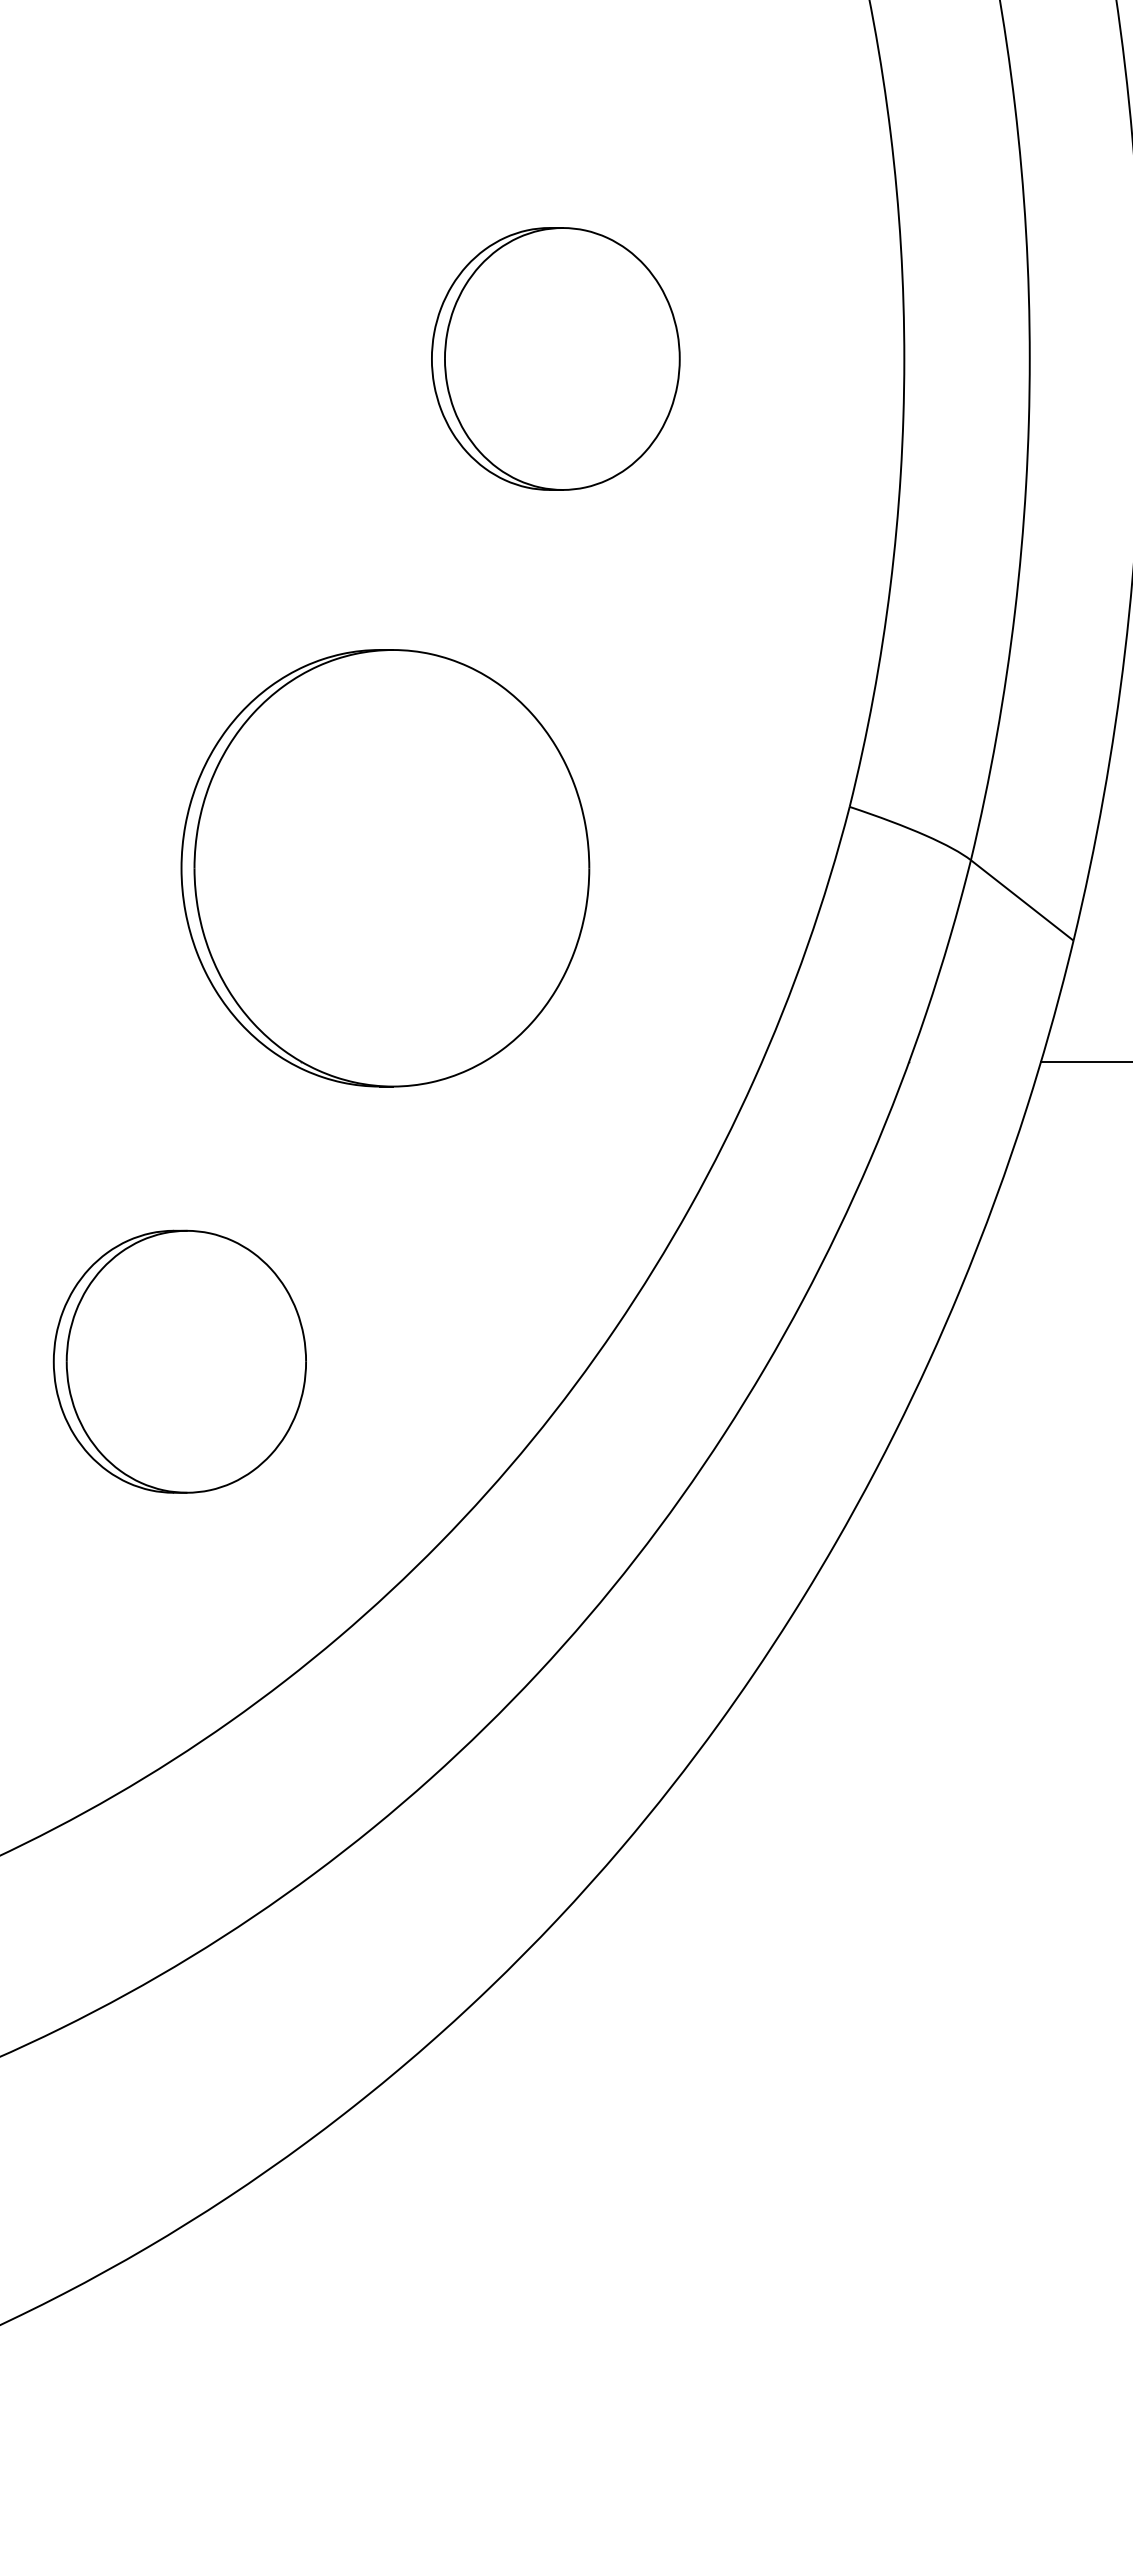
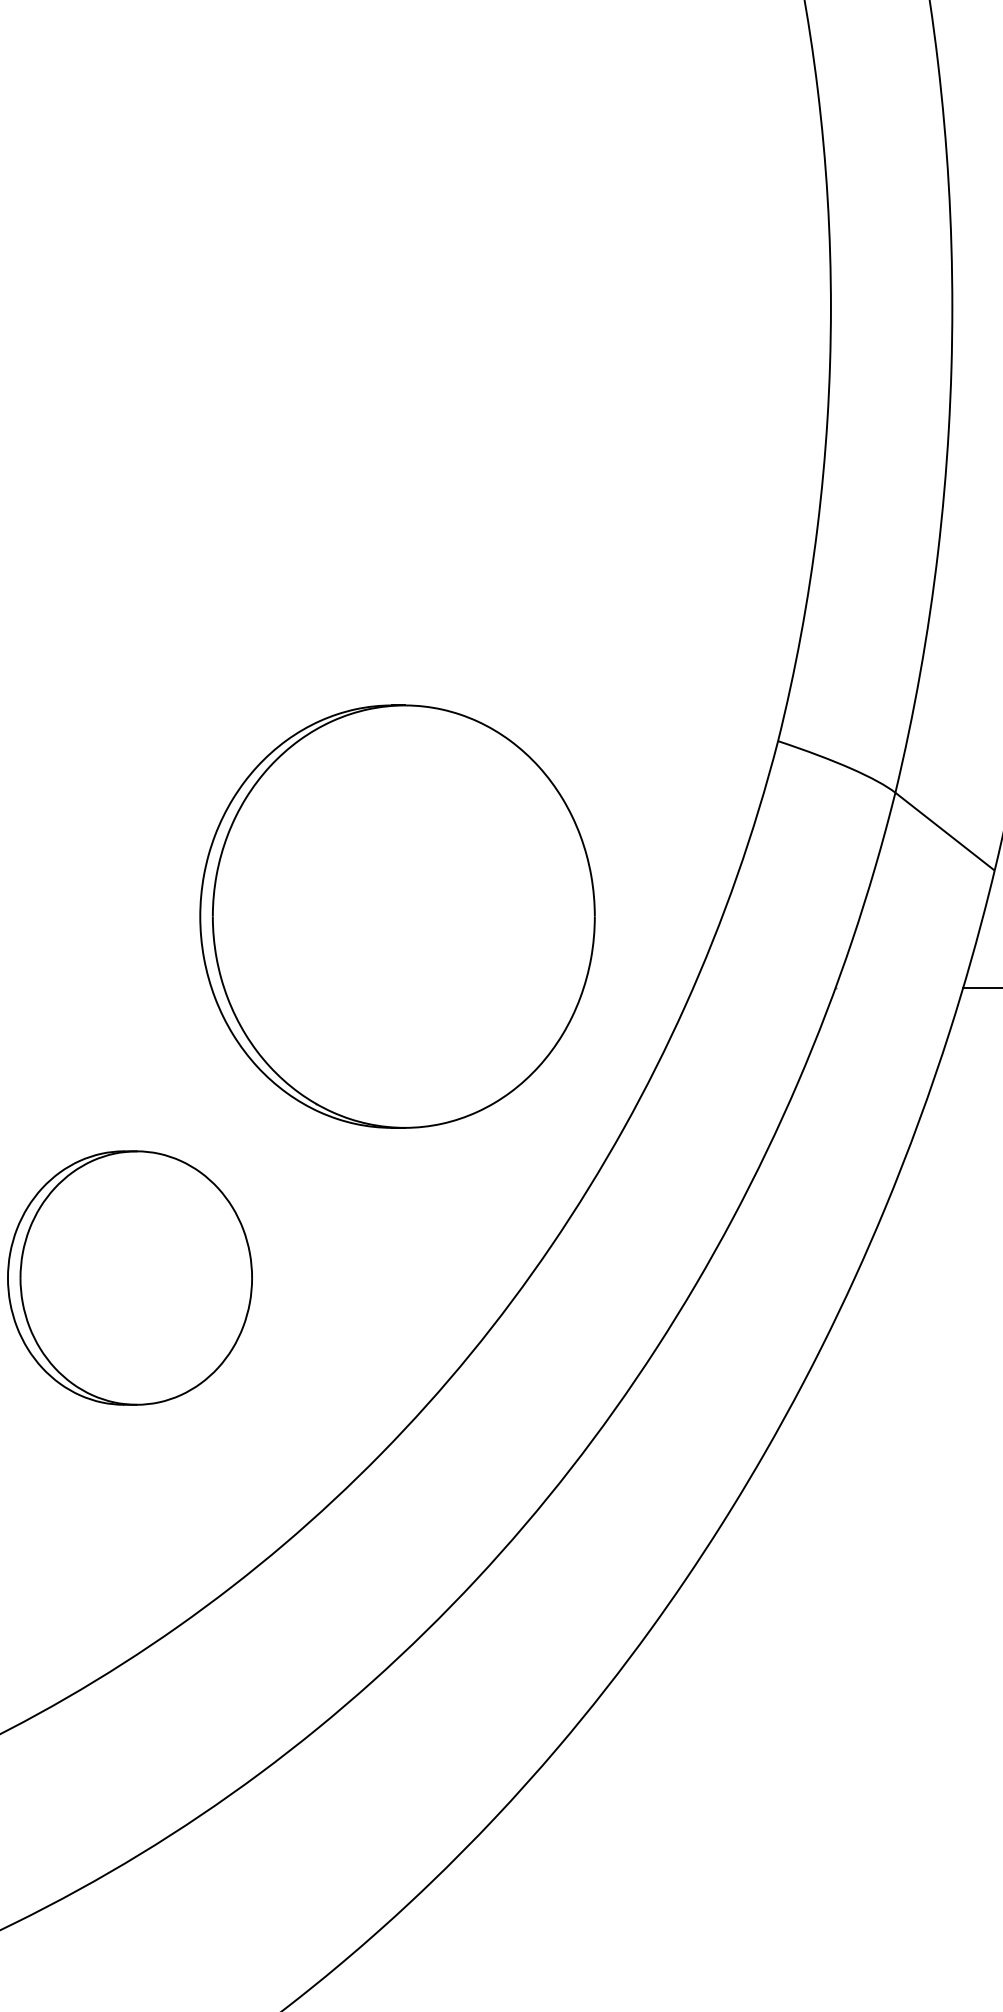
part: (555, 358) -> (493, 307), removed
part: (385, 868) -> (397, 916), moved

